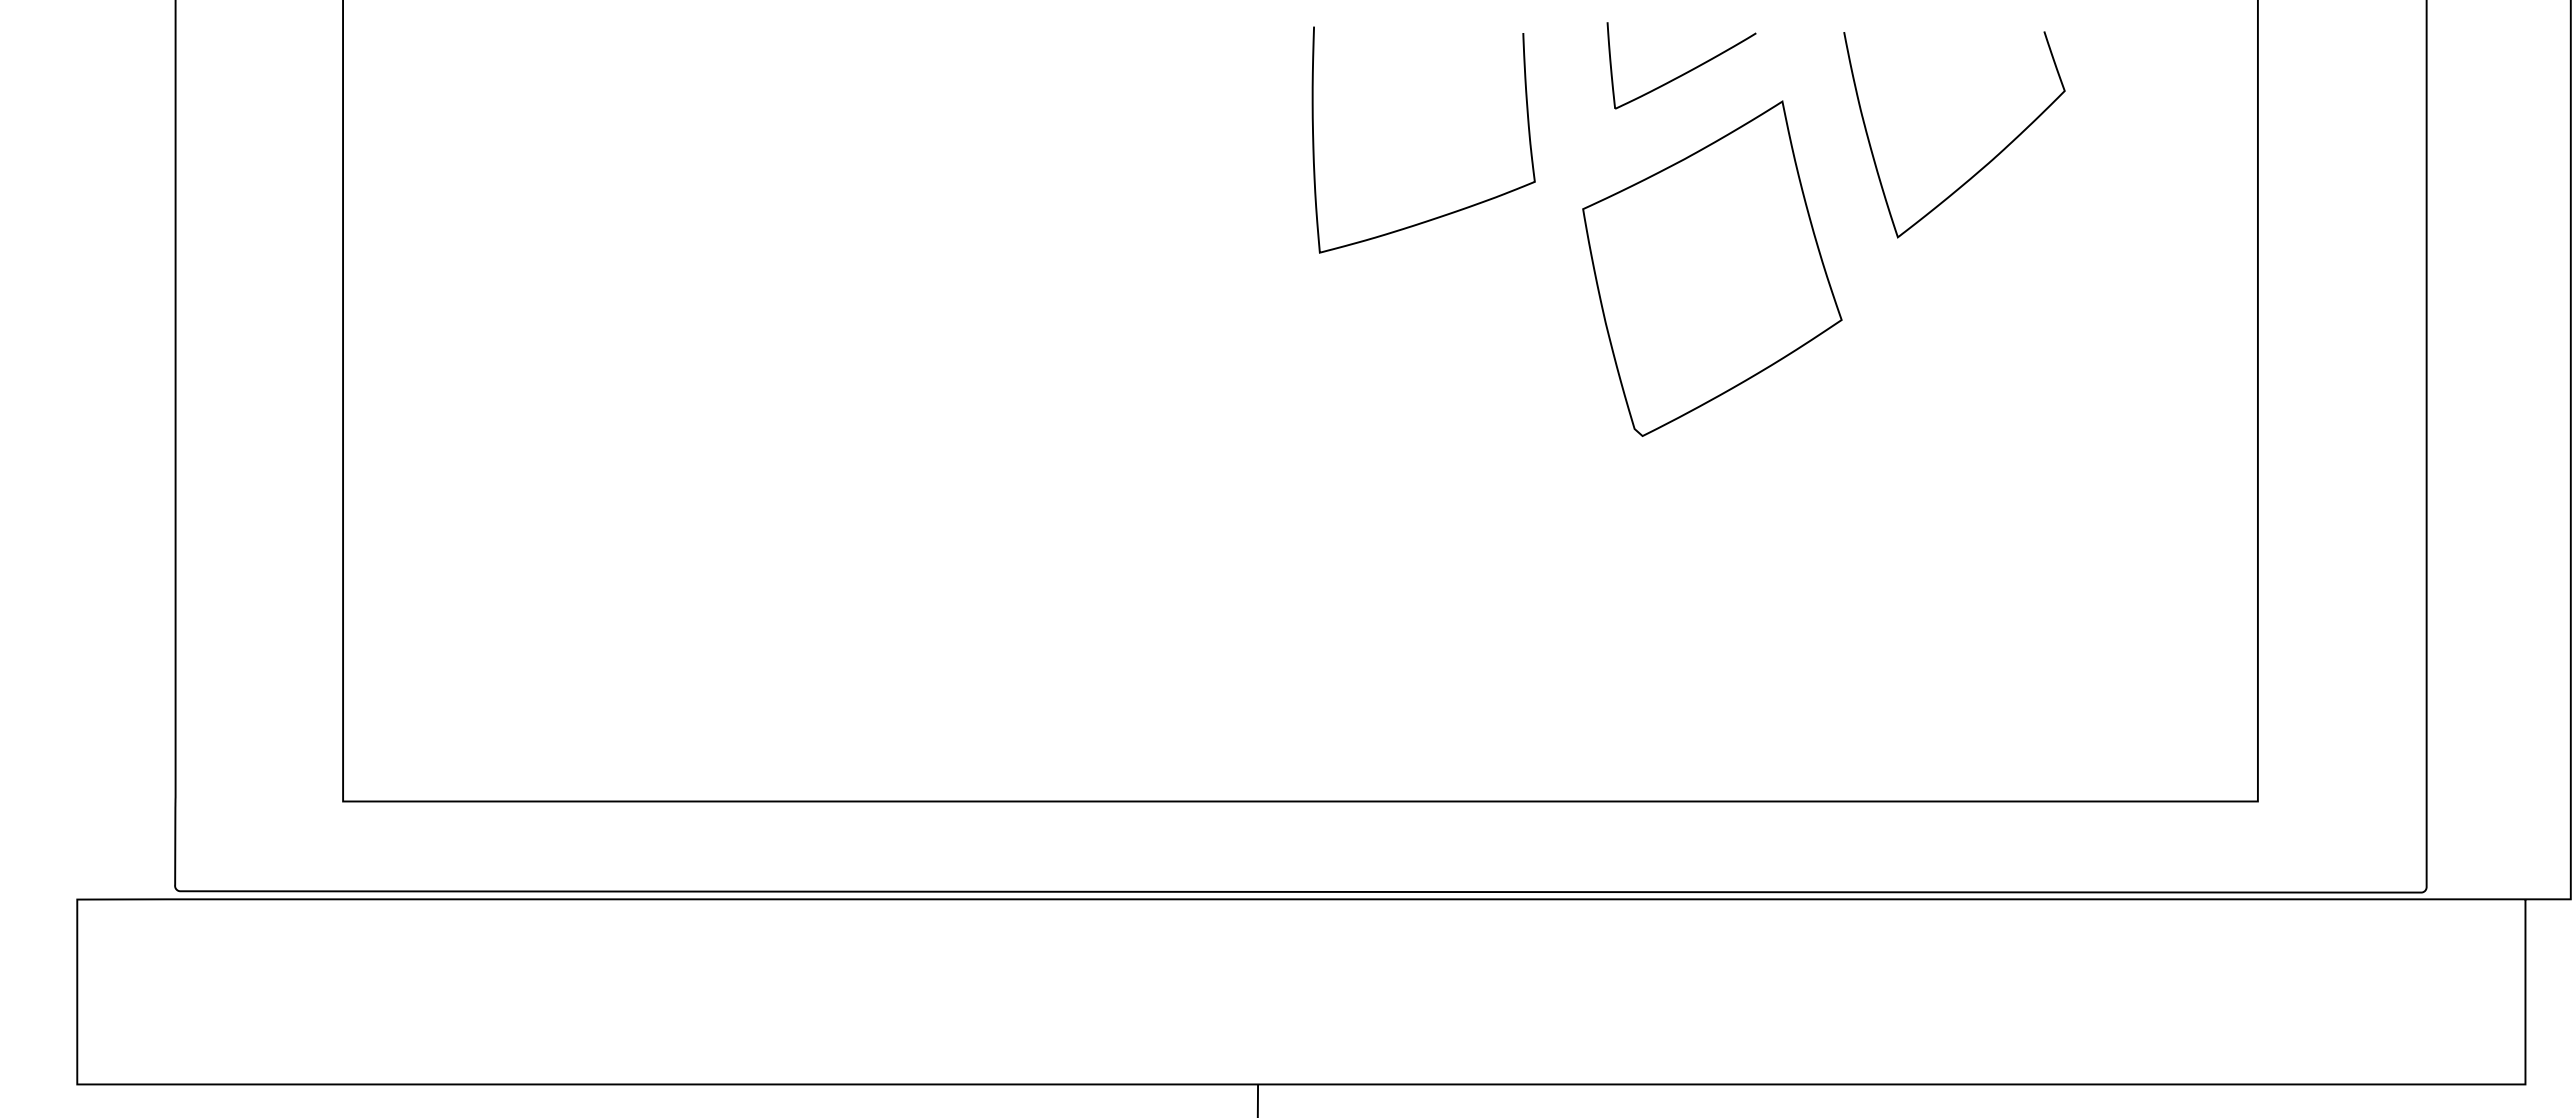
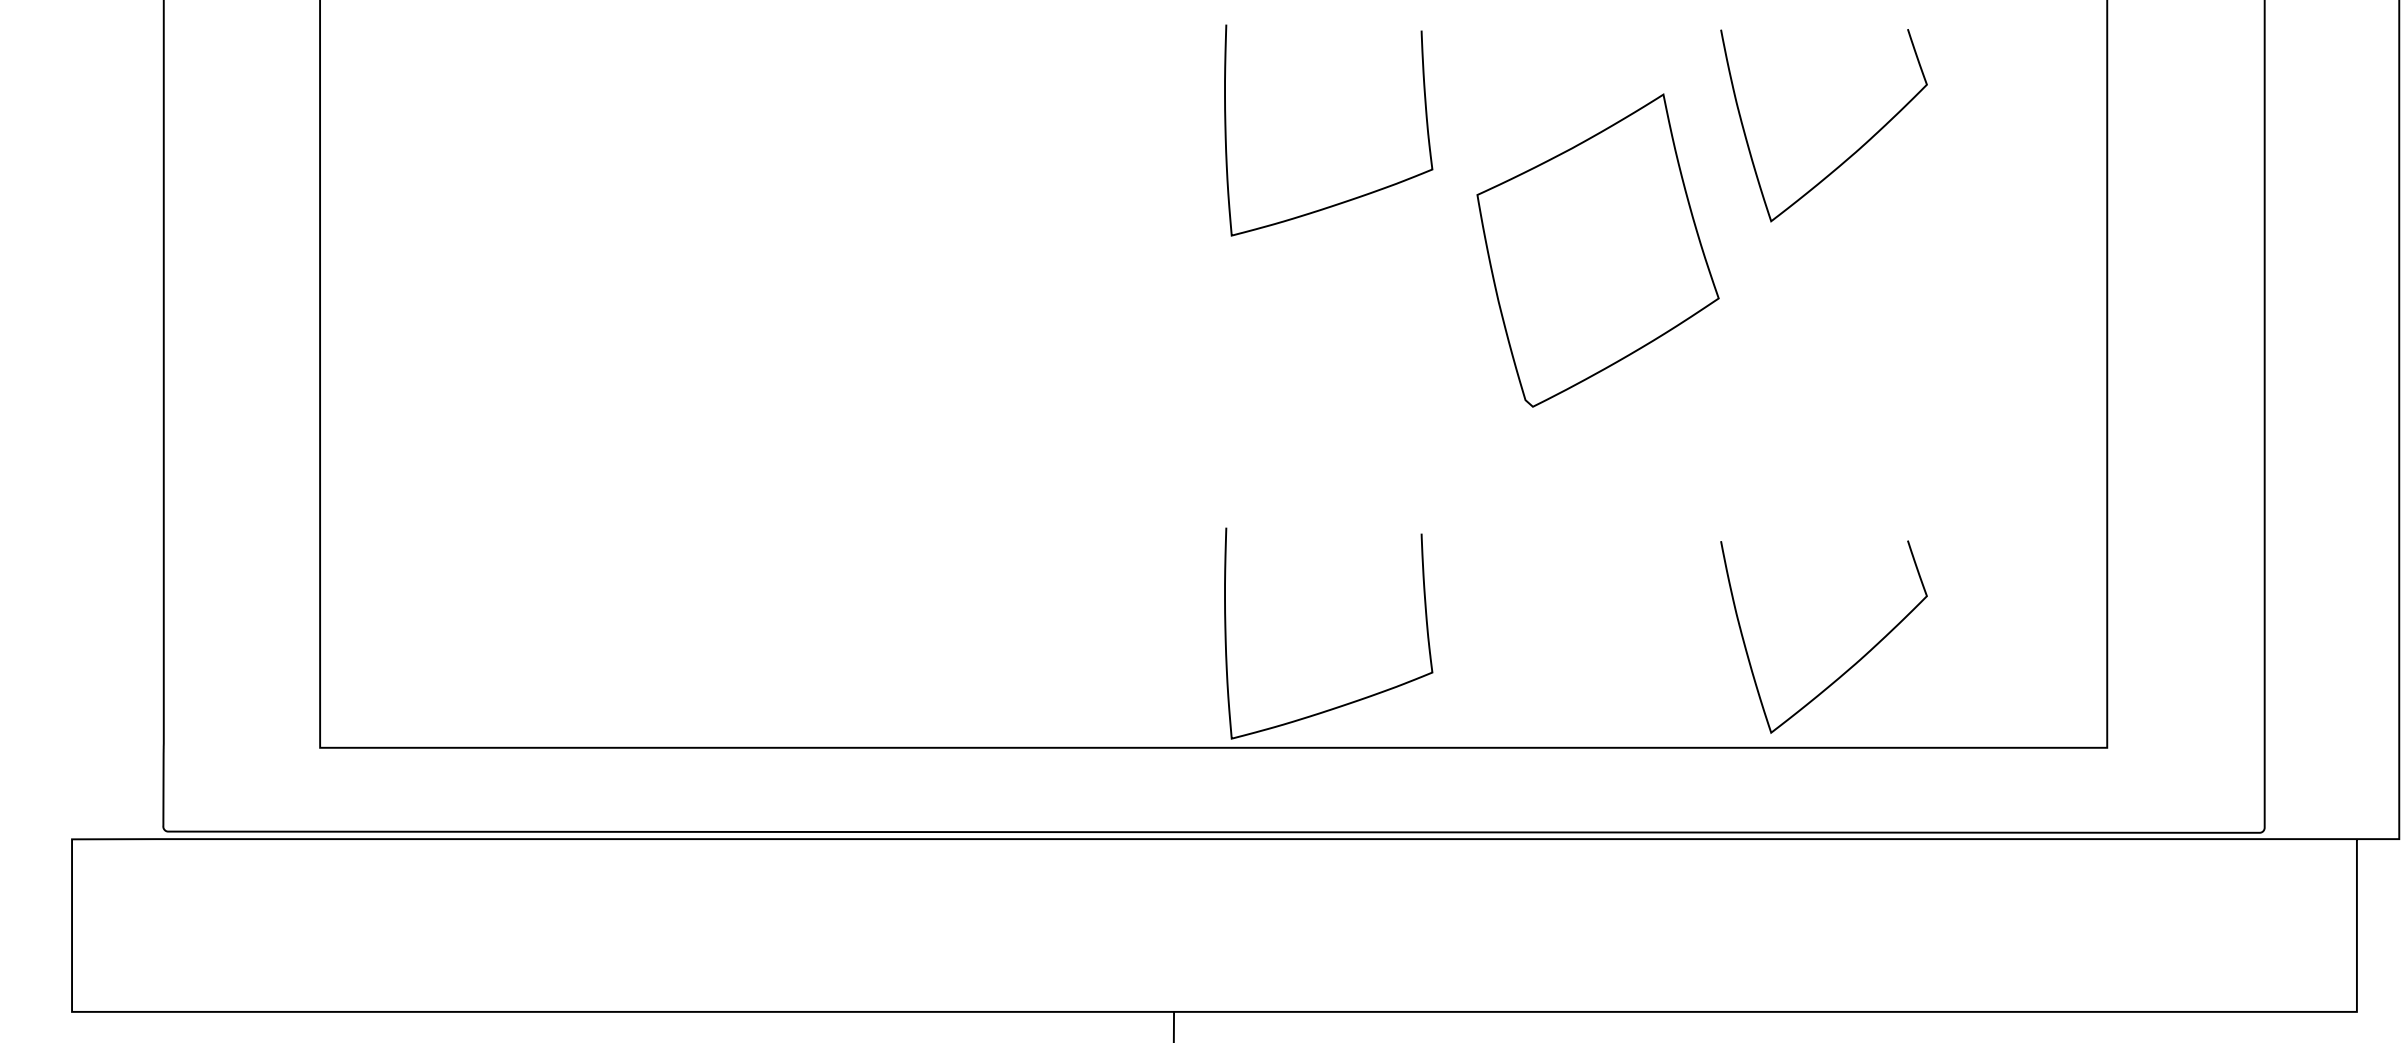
part: (1686, 71) -> (1573, 66), removed
curve: (1979, 717) -> (1847, 669), added
curve: (1449, 751) -> (1352, 701), added

